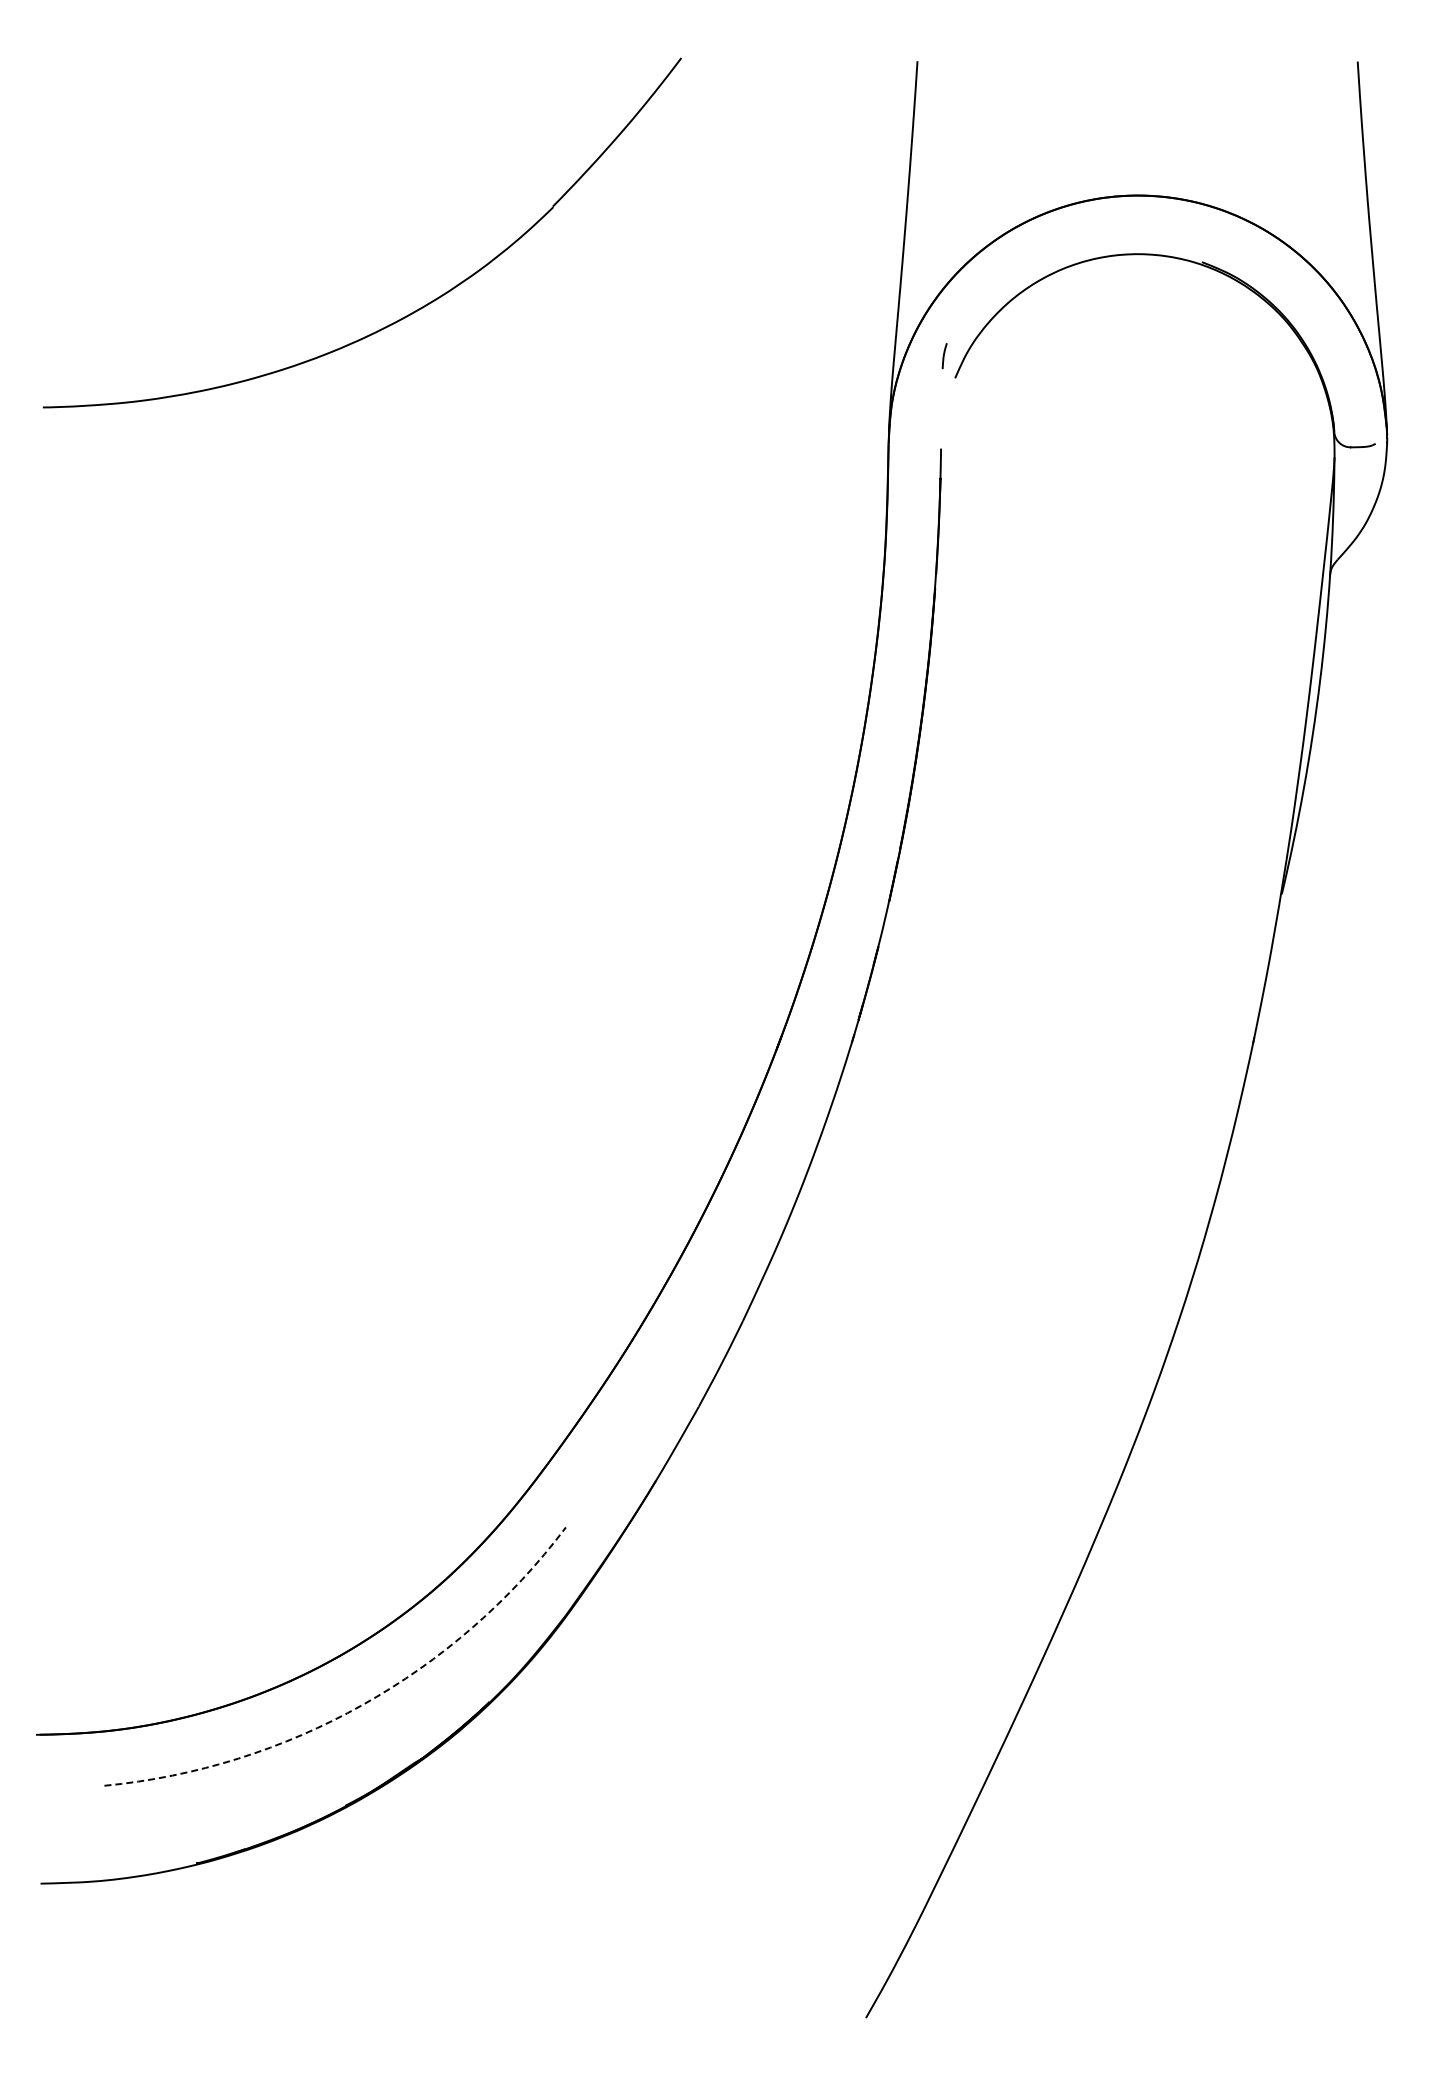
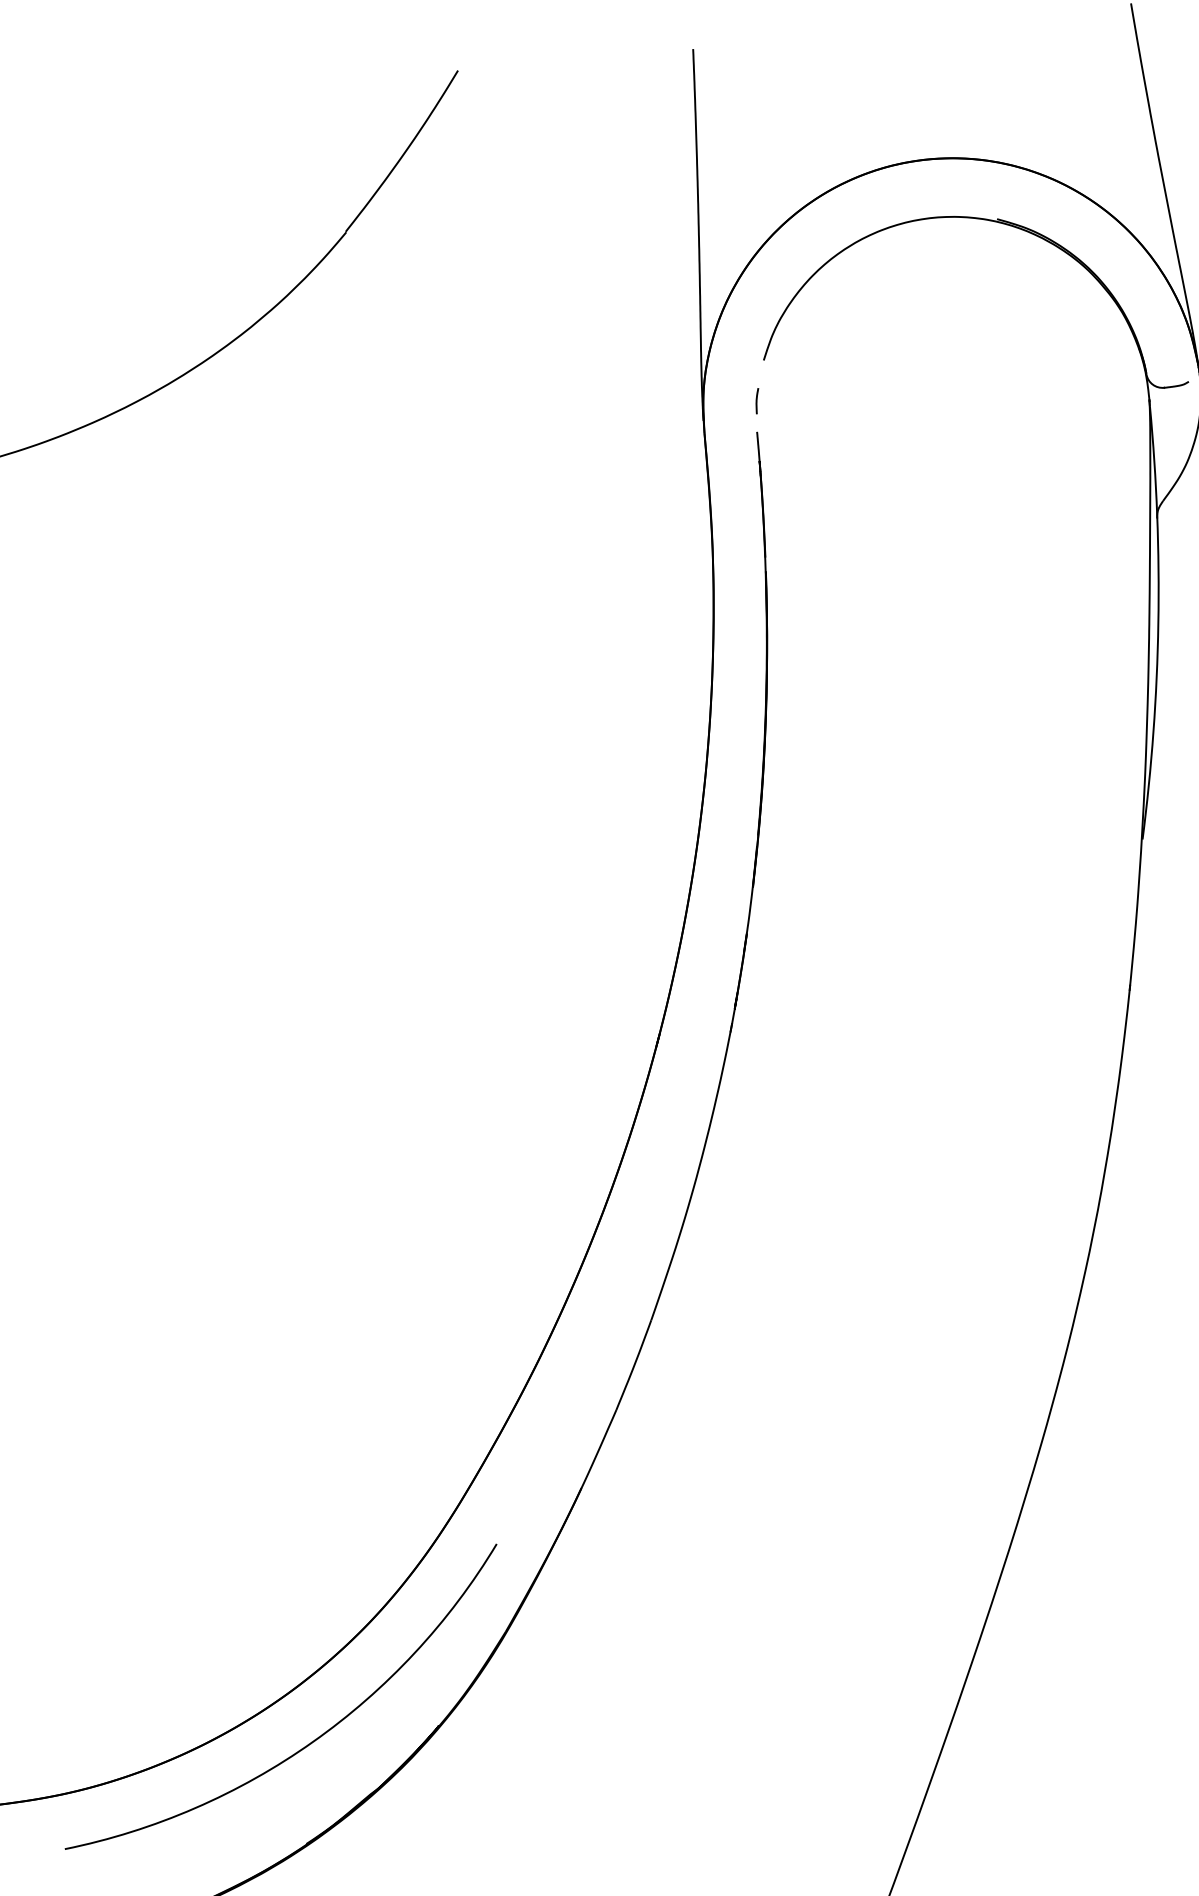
line: (944, 356) -> (757, 401), moved
arc: (362, 1705) -> (313, 1742), dashed -> solid

